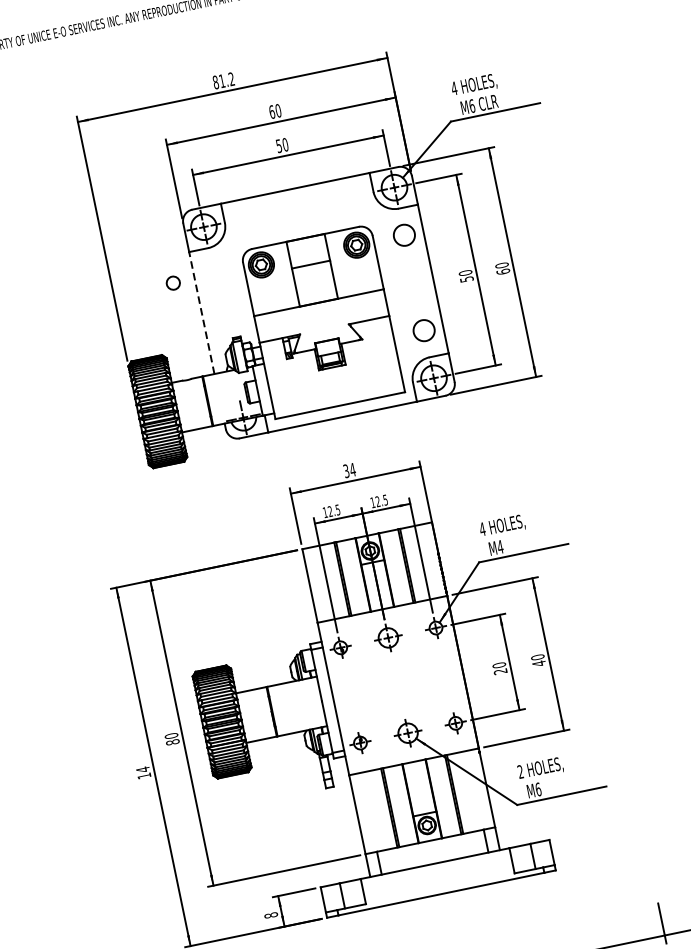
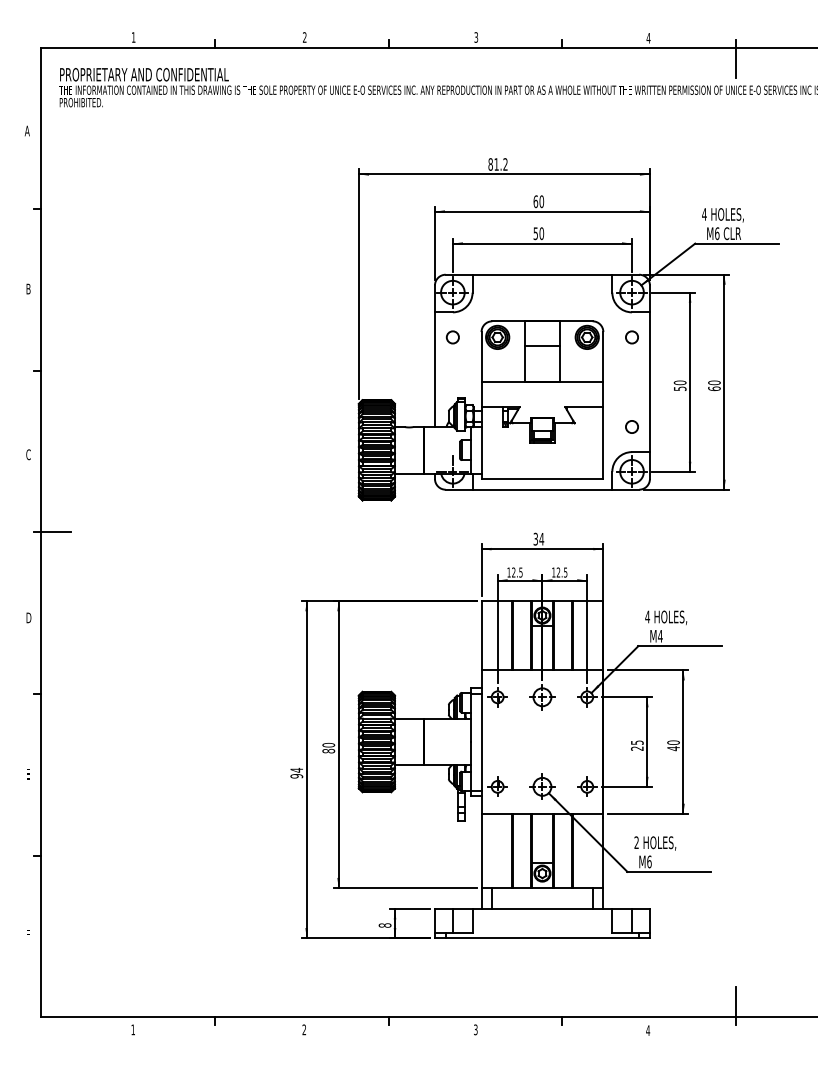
circle: (403, 235) -> (631, 337), size x0.62
circle: (172, 283) -> (452, 337), moved
line: (201, 312) -> (434, 369), dashed -> solid
circle: (423, 330) -> (631, 426), size x0.62
text: (499, 665) -> (637, 742), 20 -> 25
text: (144, 776) -> (296, 776), 14 -> 94

